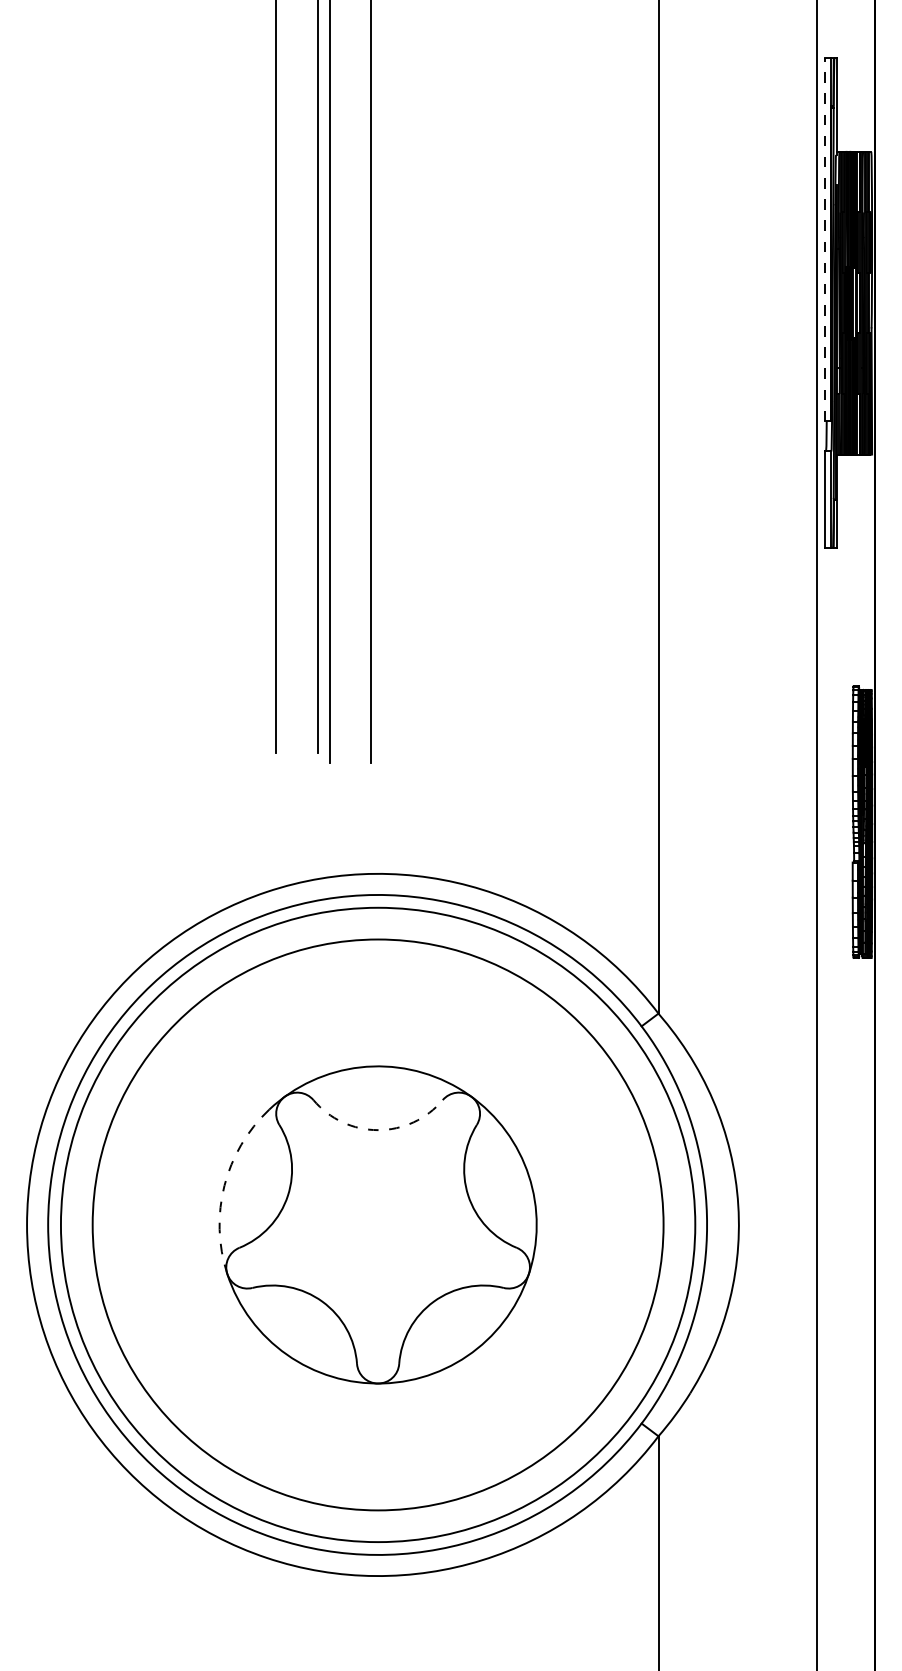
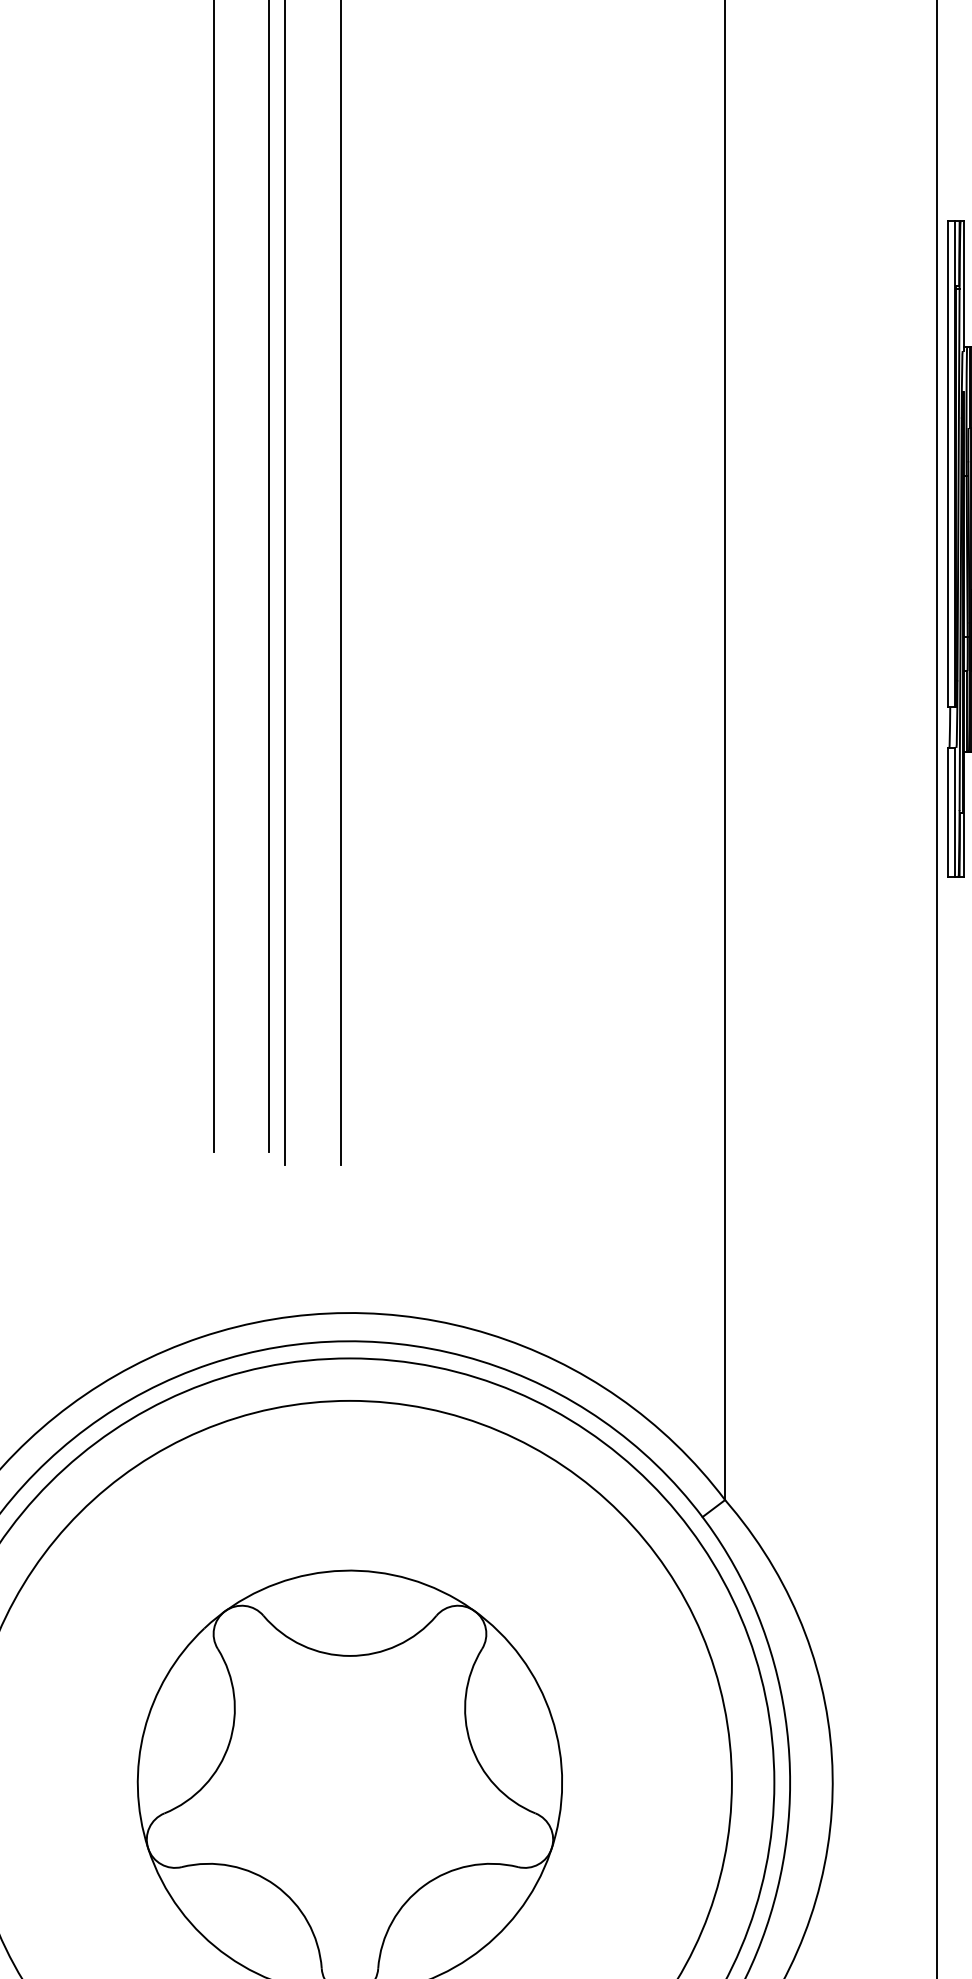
line: (825, 239) -> (948, 464), dashed -> solid
arc: (378, 1130) -> (350, 1656), dashed -> solid
arc: (224, 1185) -> (144, 1730), dashed -> solid

